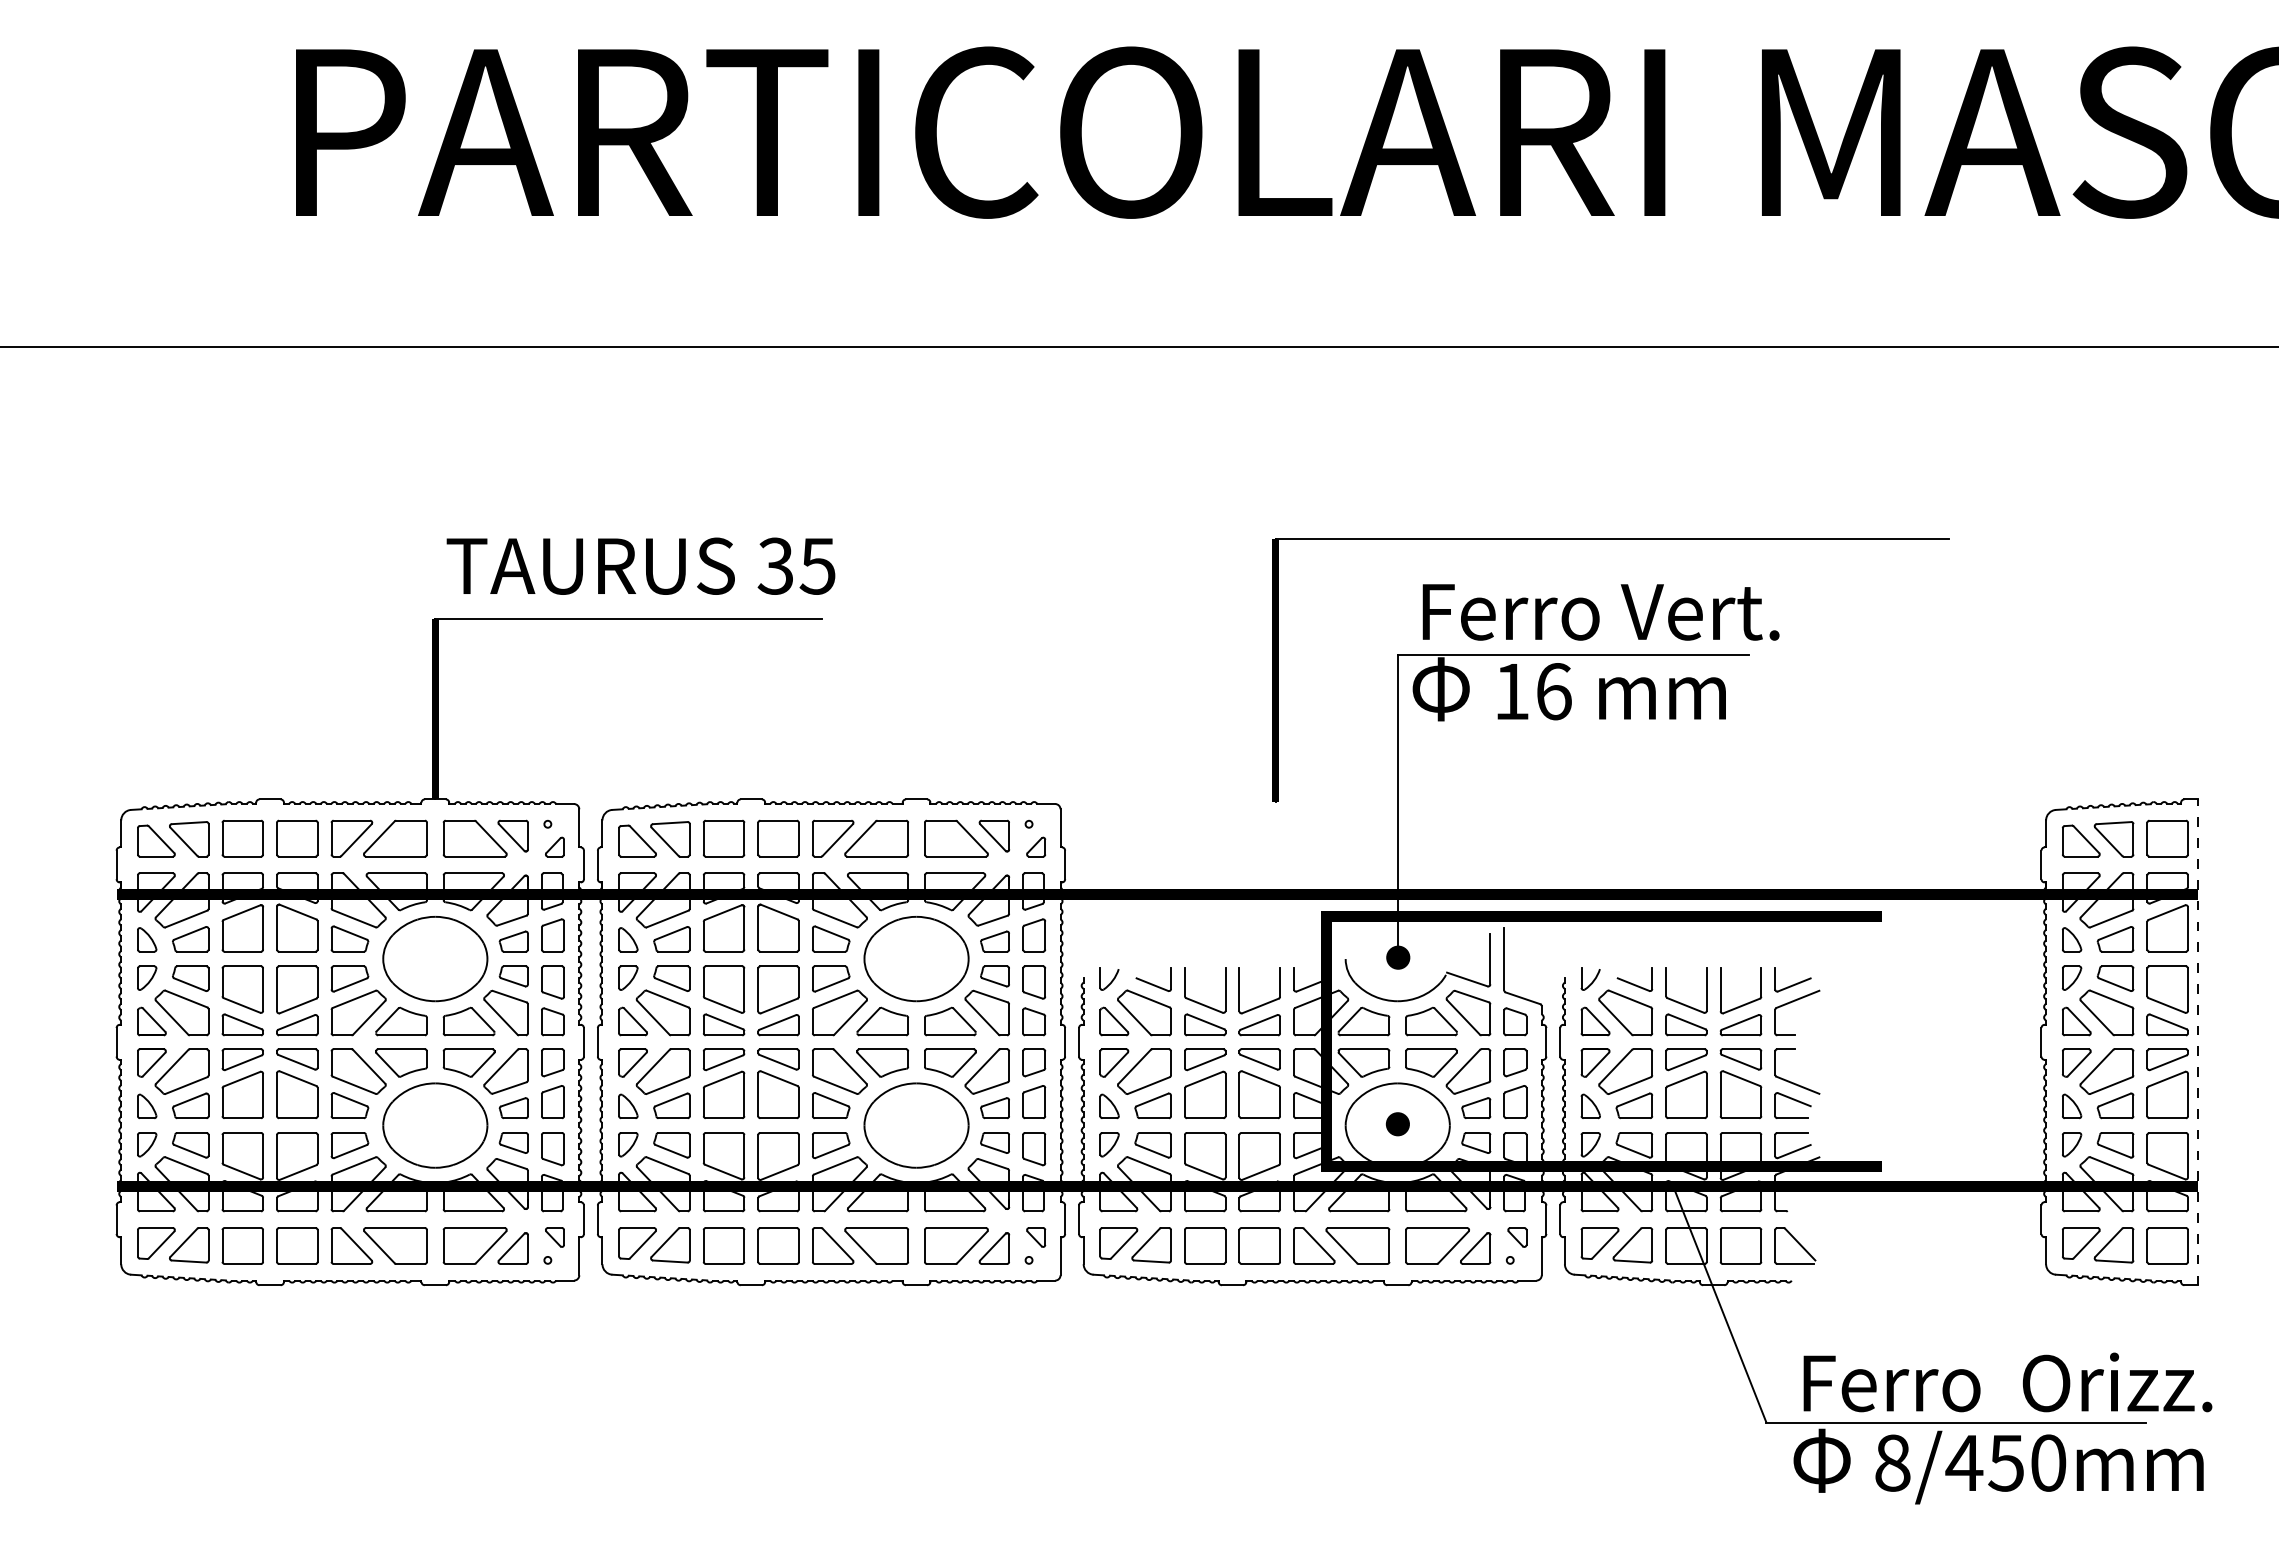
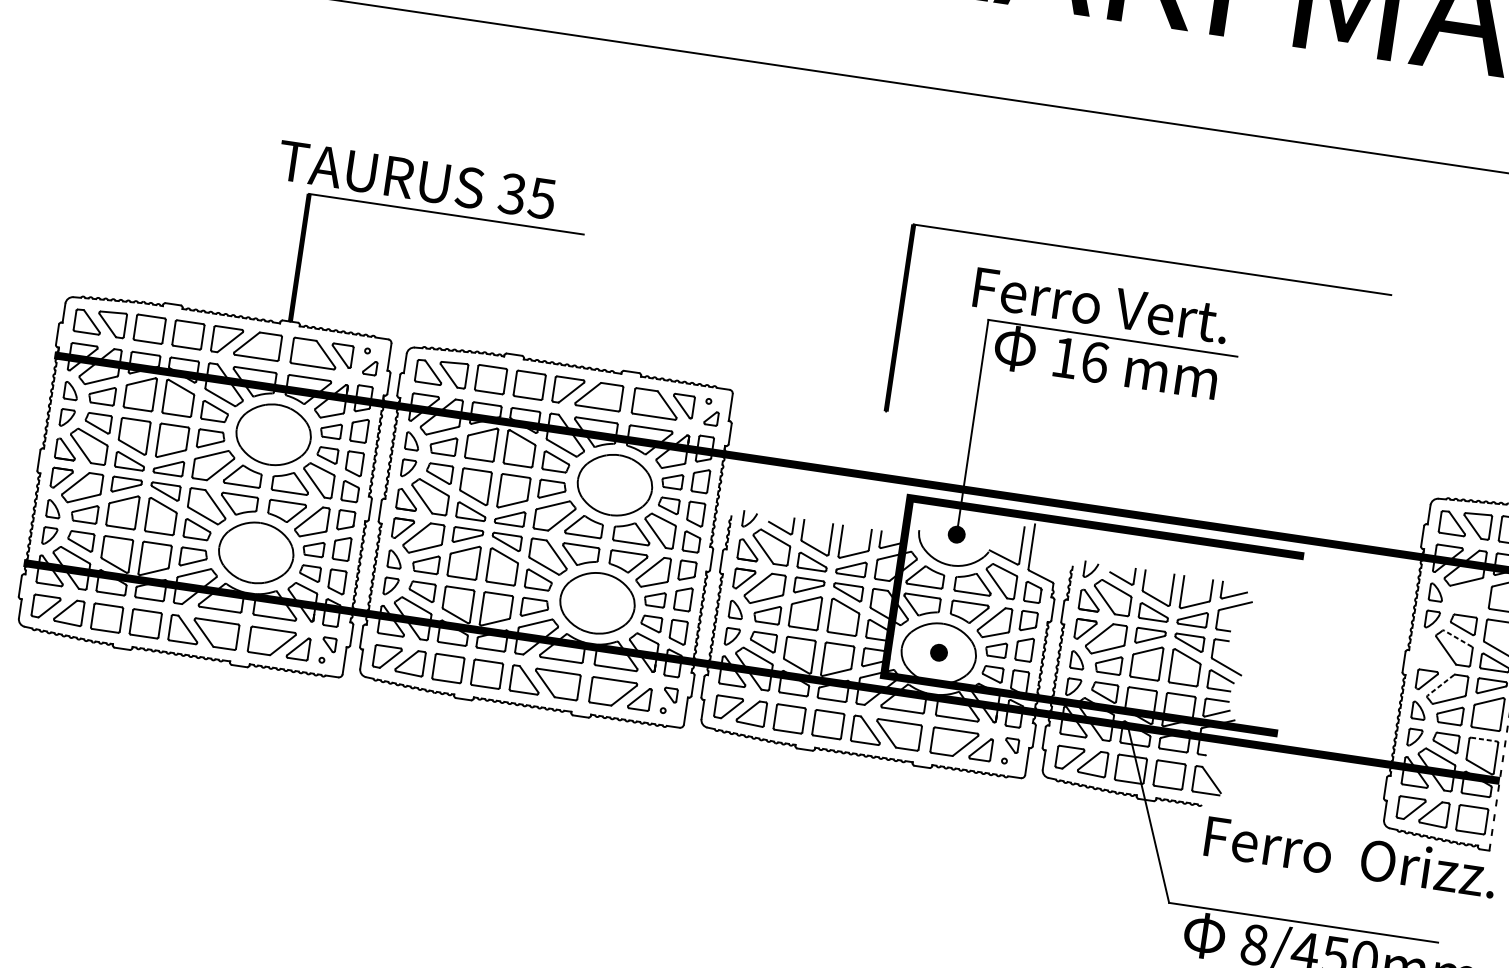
text: (640, 565) -> (416, 179), moved
text: (1600, 612) -> (1100, 305), moved
part: (2115, 939) -> (1467, 596), removed
line: (2110, 998) -> (1457, 638), solid -> dashed
part: (2076, 1021) -> (1431, 650), removed
line: (2096, 1067) -> (1440, 685), solid -> dashed
line: (2168, 1132) -> (1484, 739), solid -> dashed
text: (2007, 1382) -> (1350, 856), moved

